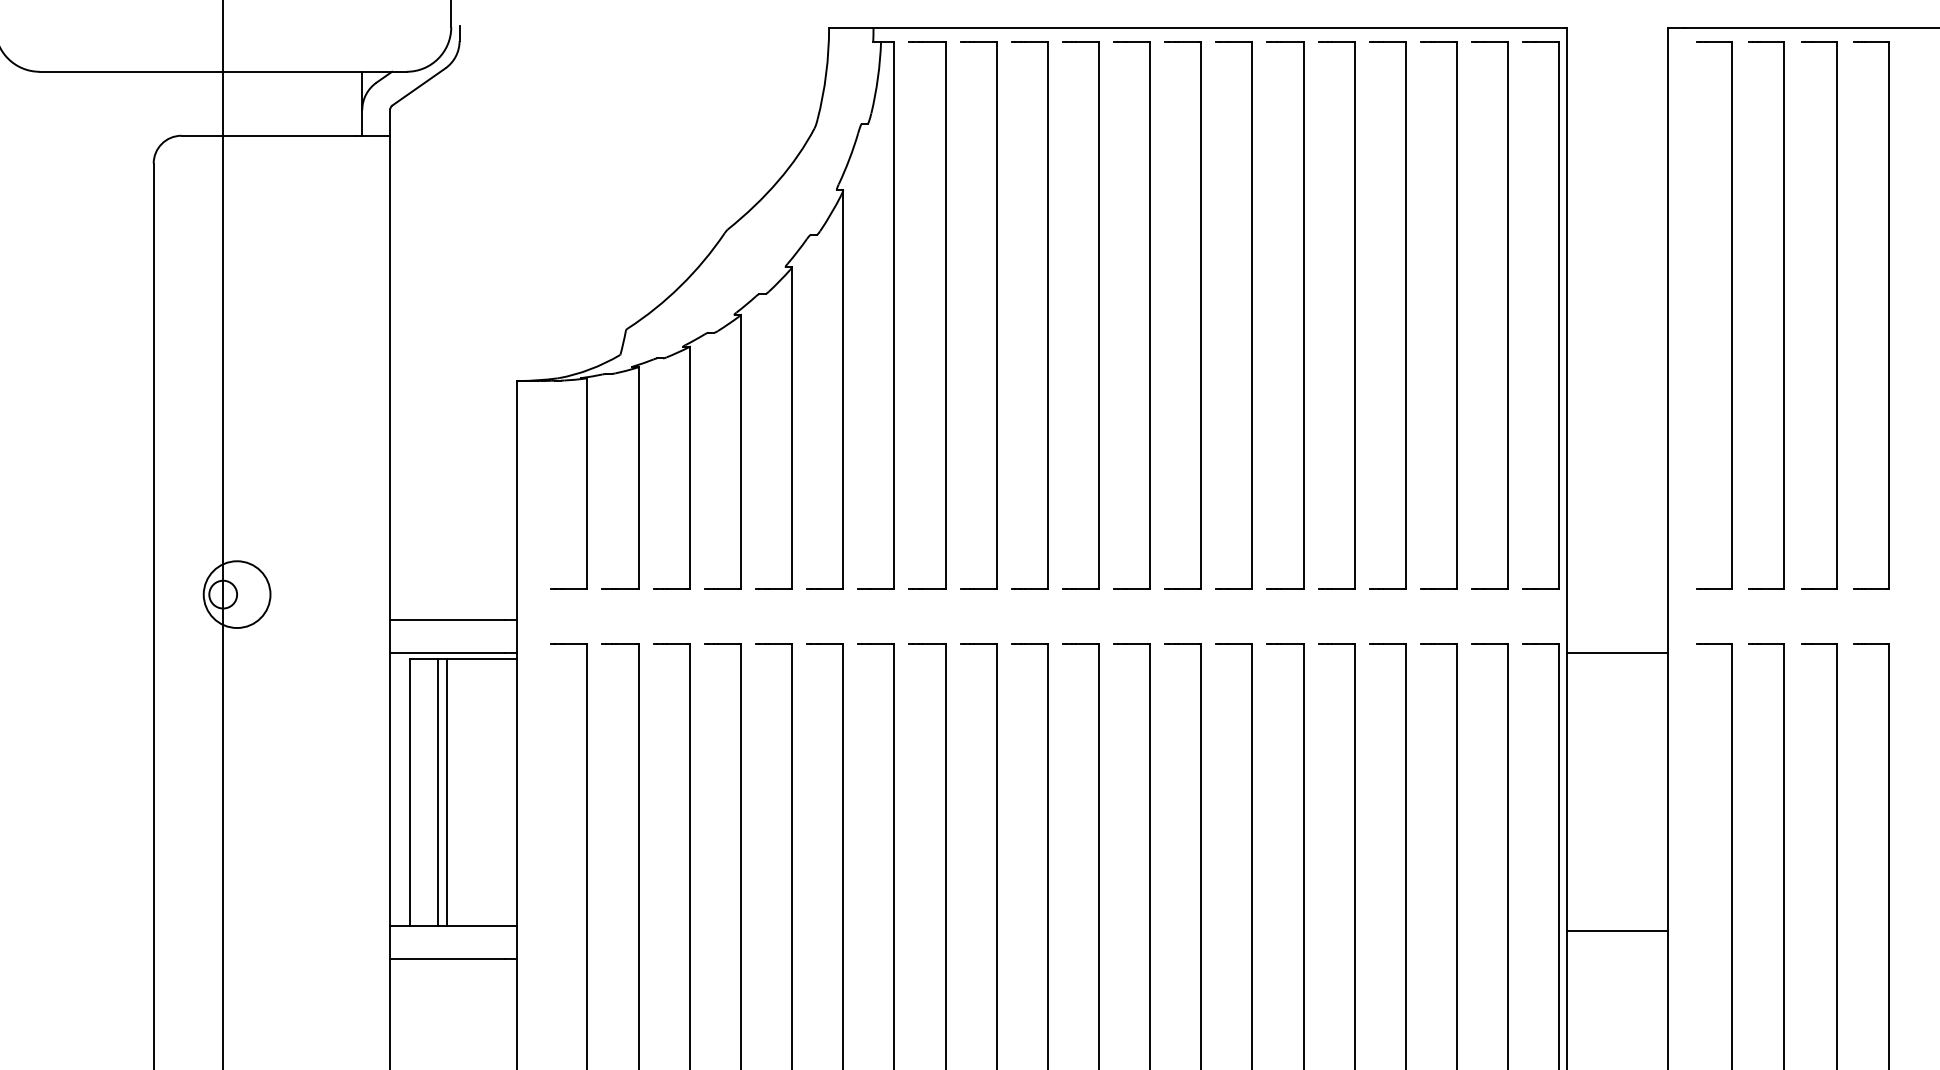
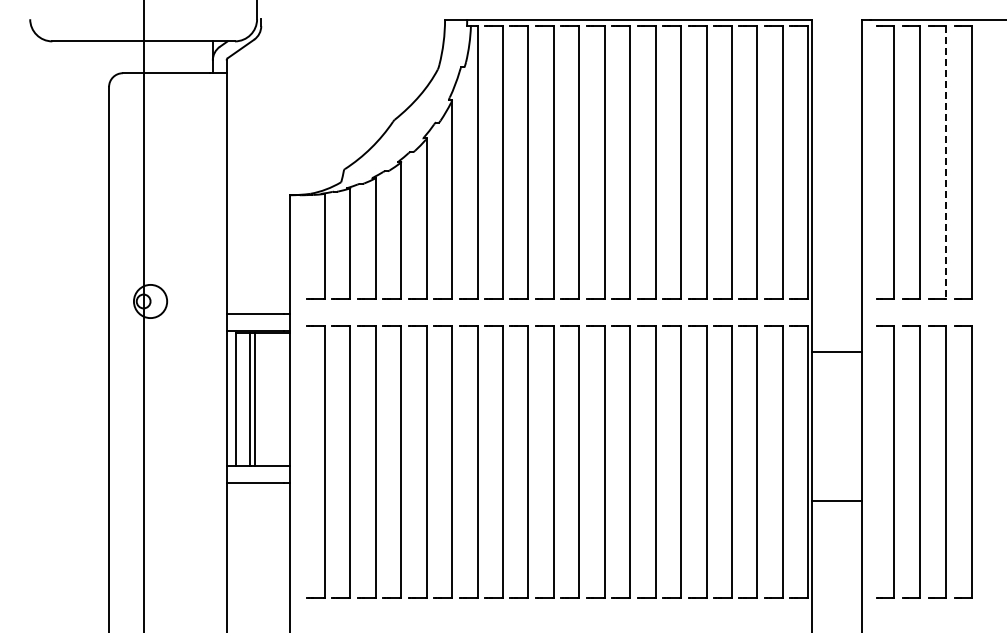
line: (1837, 317) -> (946, 163), solid -> dashed
line: (1617, 652) -> (837, 351), moved
line: (1617, 930) -> (837, 500), moved

